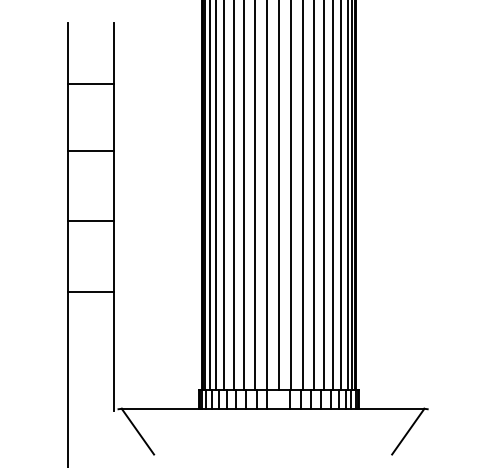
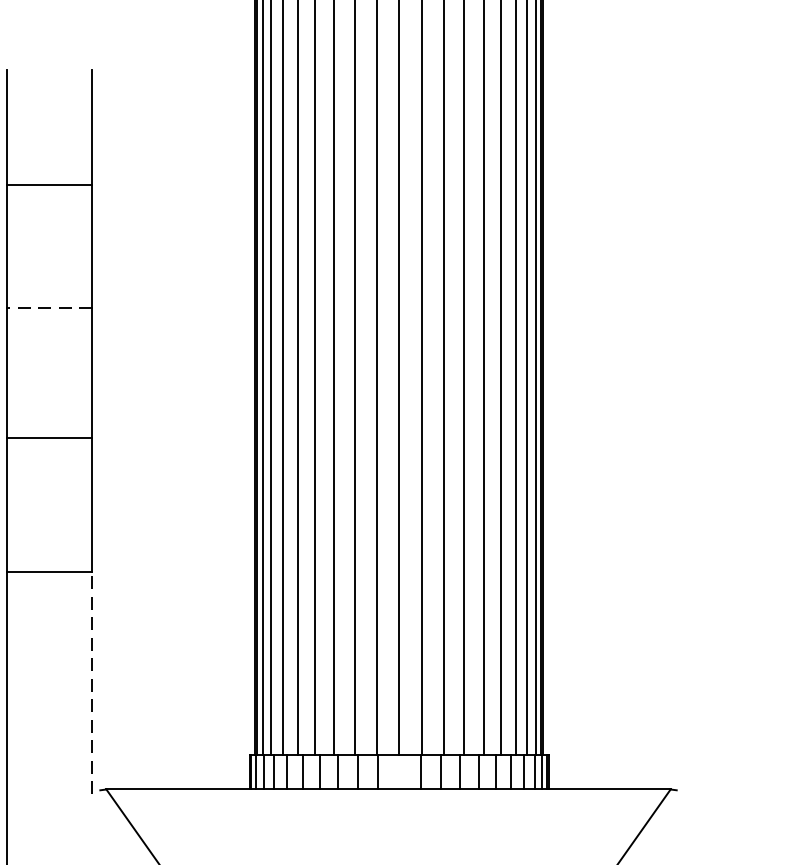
line: (91, 150) -> (49, 307), solid -> dashed
line: (114, 351) -> (92, 682), solid -> dashed

